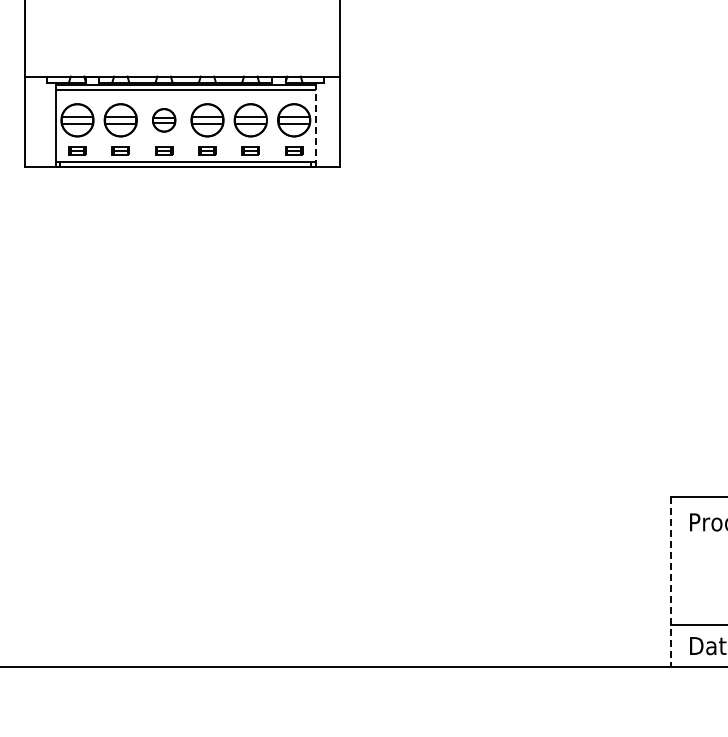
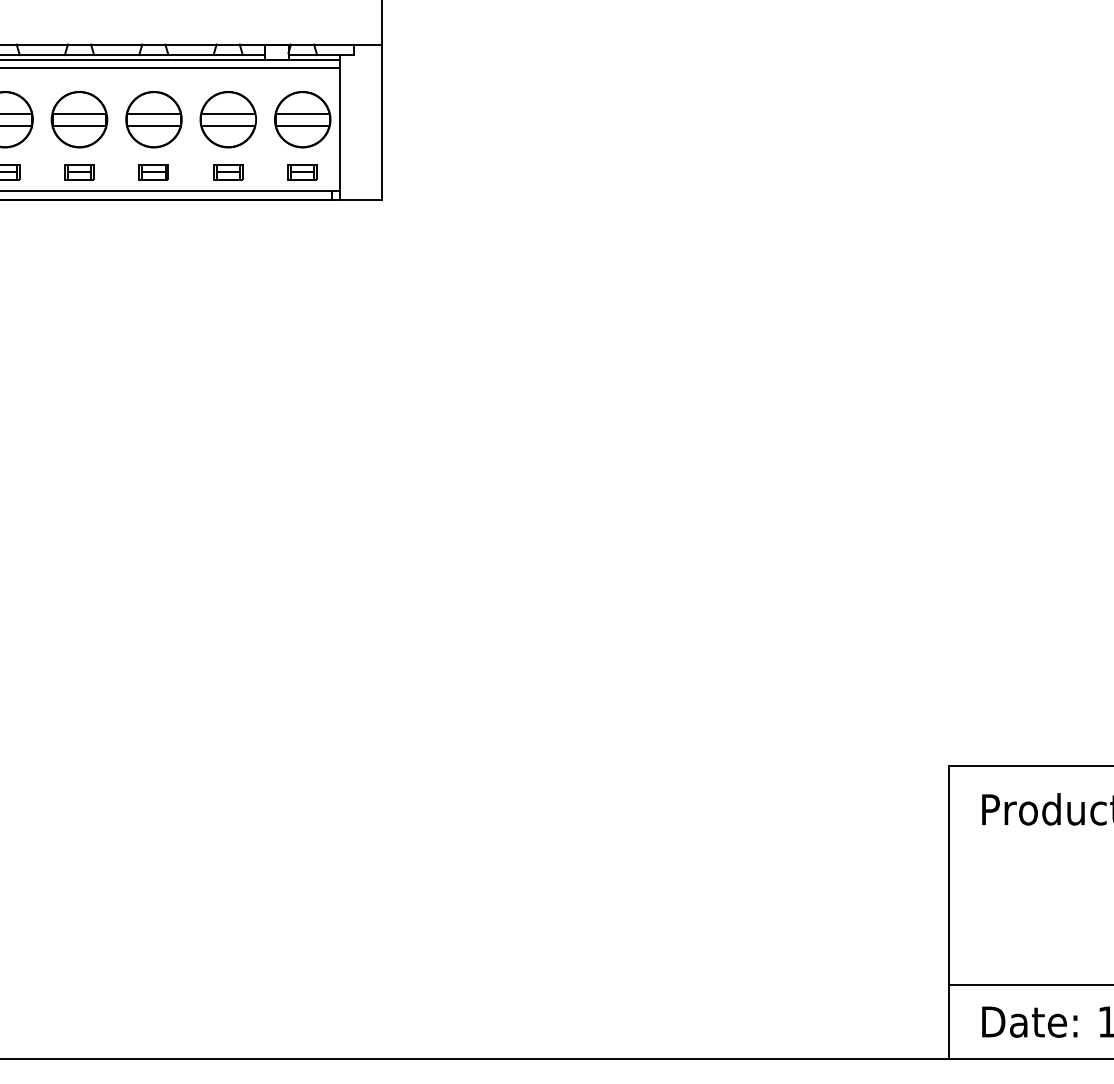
part: (164, 120) -> (80, 119), size x1.43
line: (315, 129) -> (339, 135), dashed -> solid
line: (670, 582) -> (948, 912), dashed -> solid

